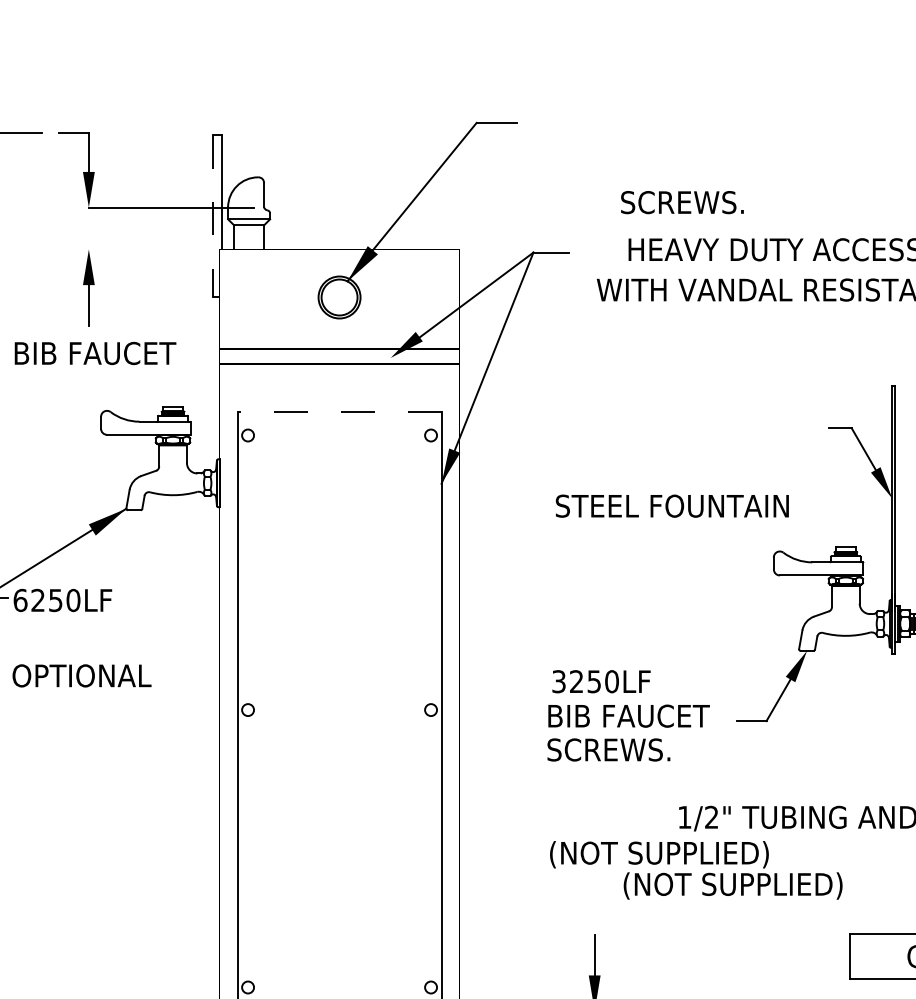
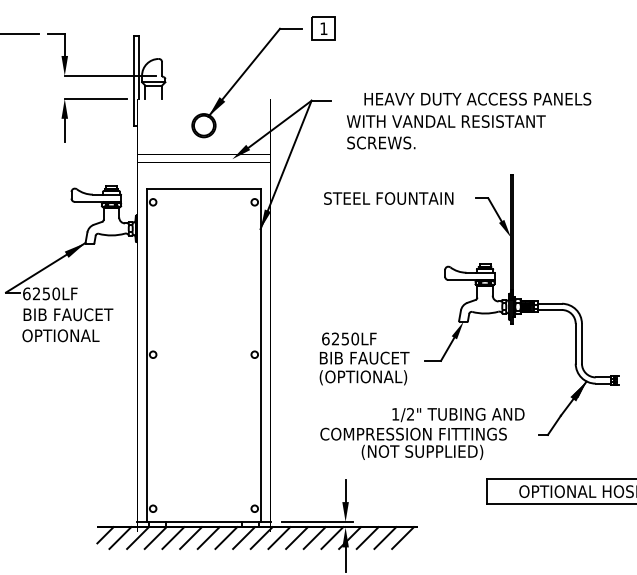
part: (554, 122) -> (323, 28), added
text: (682, 201) -> (381, 142), moved
line: (212, 217) -> (133, 81), dashed -> solid
line: (144, 250) -> (95, 99), added
text: (95, 352) -> (68, 314), moved
line: (338, 410) -> (203, 188), dashed -> solid
text: (671, 506) -> (388, 198), moved
text: (558, 680) -> (325, 338), 3250LF -> 6250LF
text: (626, 751) -> (363, 377), SCREWS. -> (OPTIONAL)
text: (716, 853) -> (413, 434), (NOT SUPPLIED) -> COMPRESSION FITTINGS

